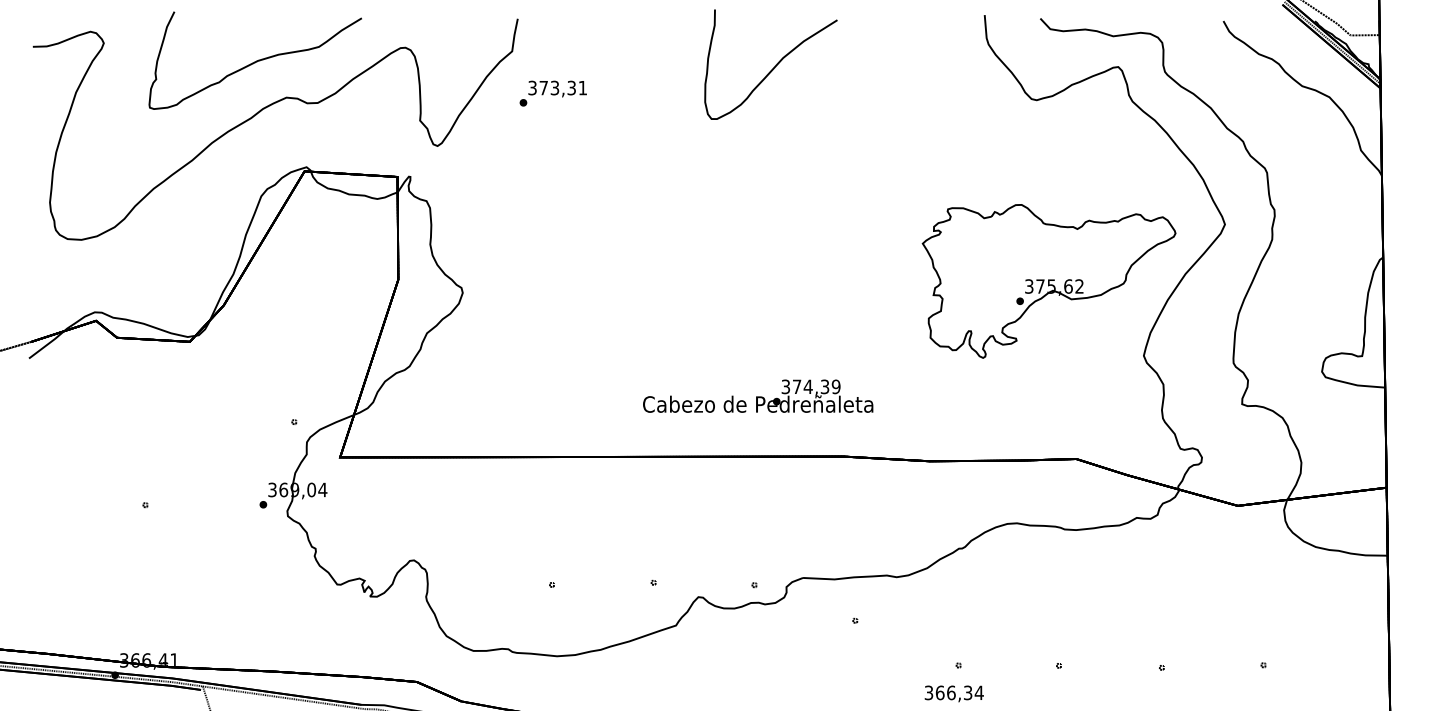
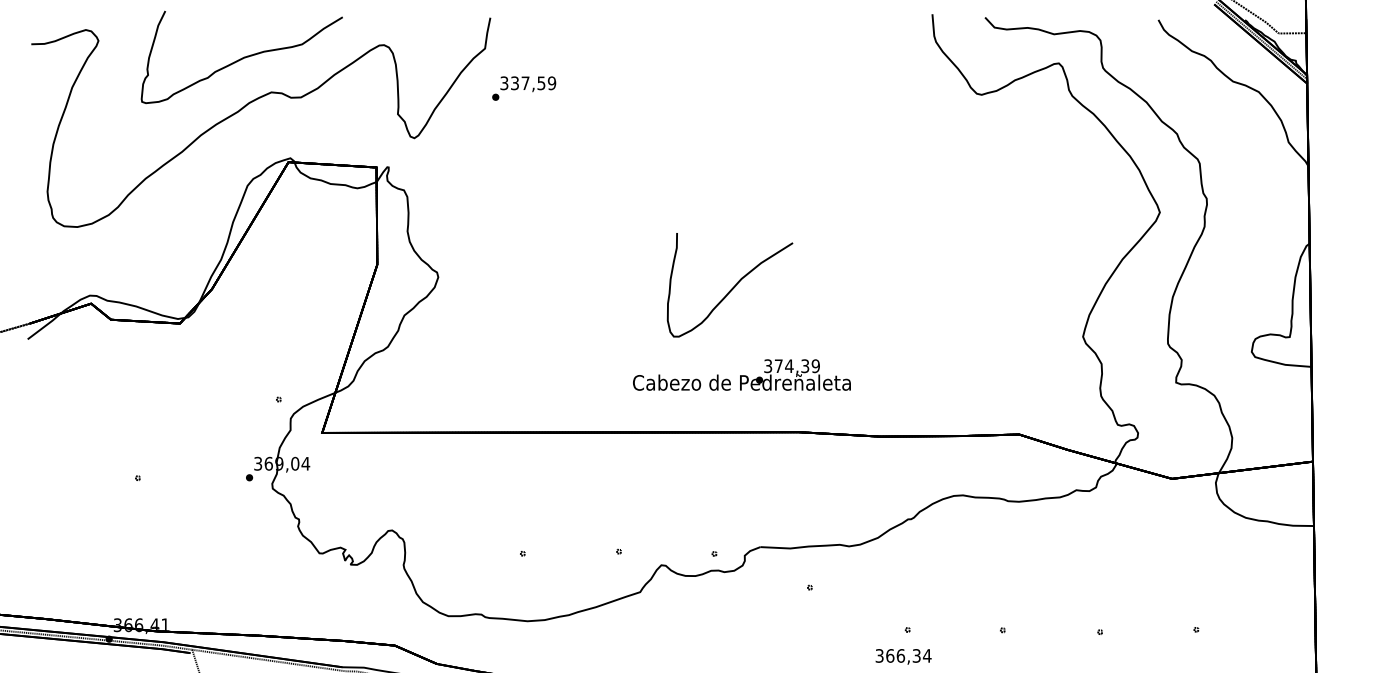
curve: (773, 67) -> (732, 287), moved
text: (563, 88) -> (533, 83), 373,31 -> 337,59
part: (1048, 281) -> (992, 266), removed
text: (757, 395) -> (741, 374), moved

